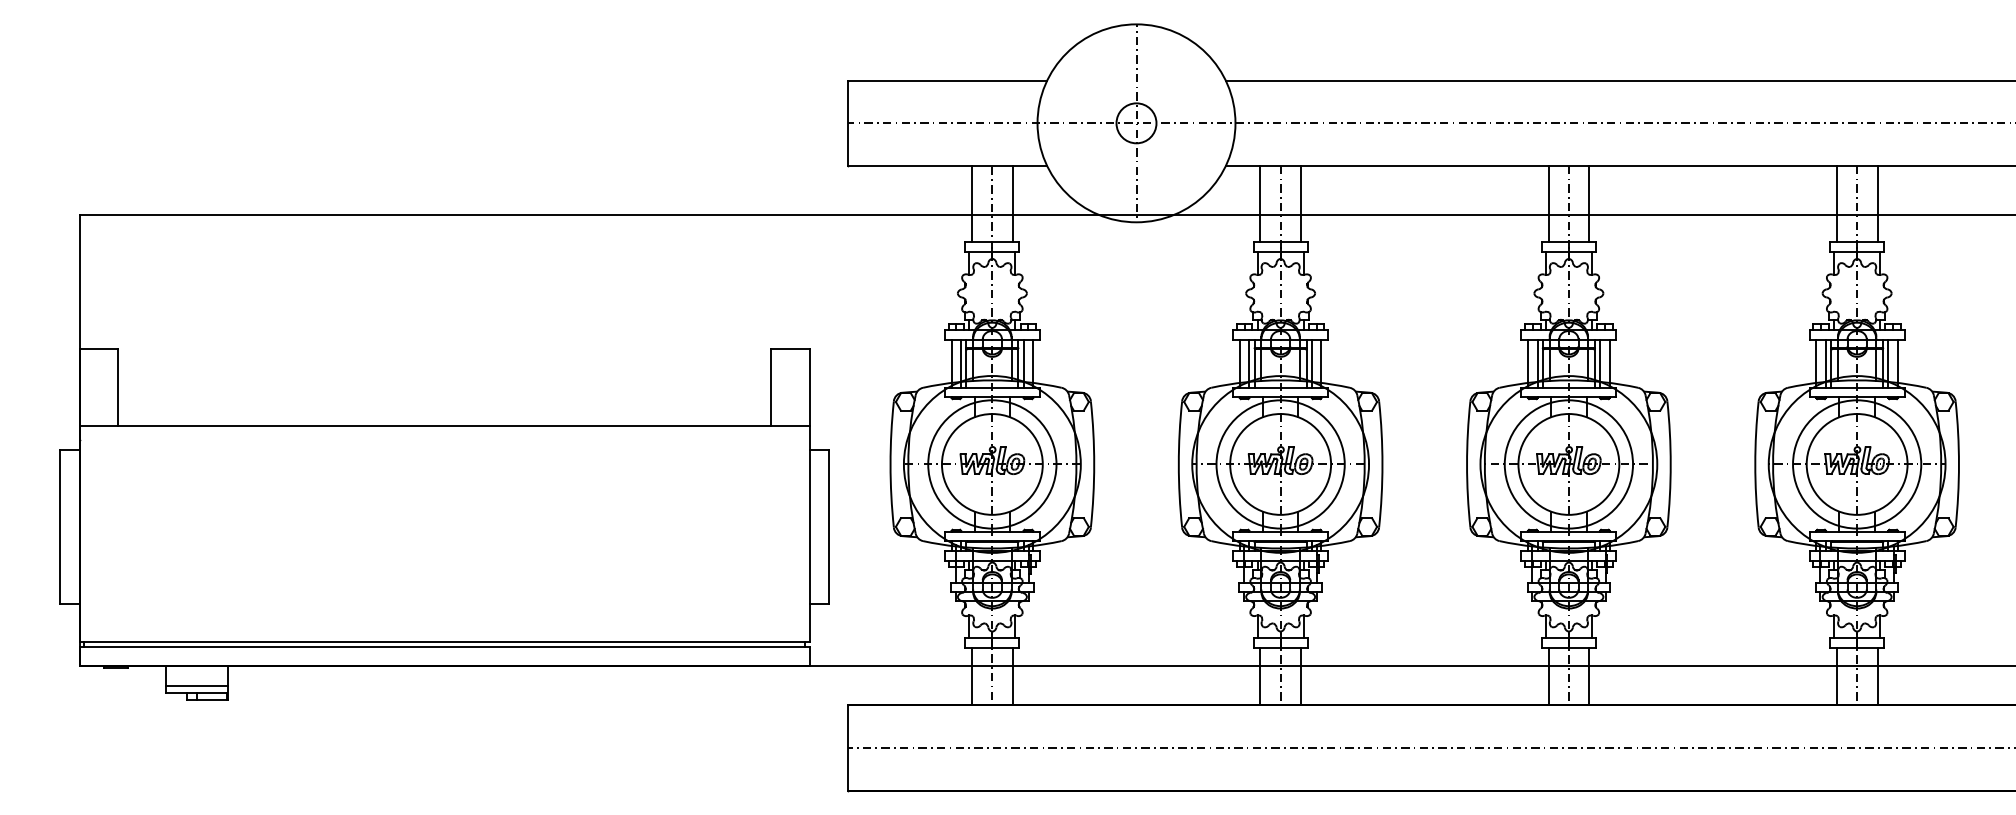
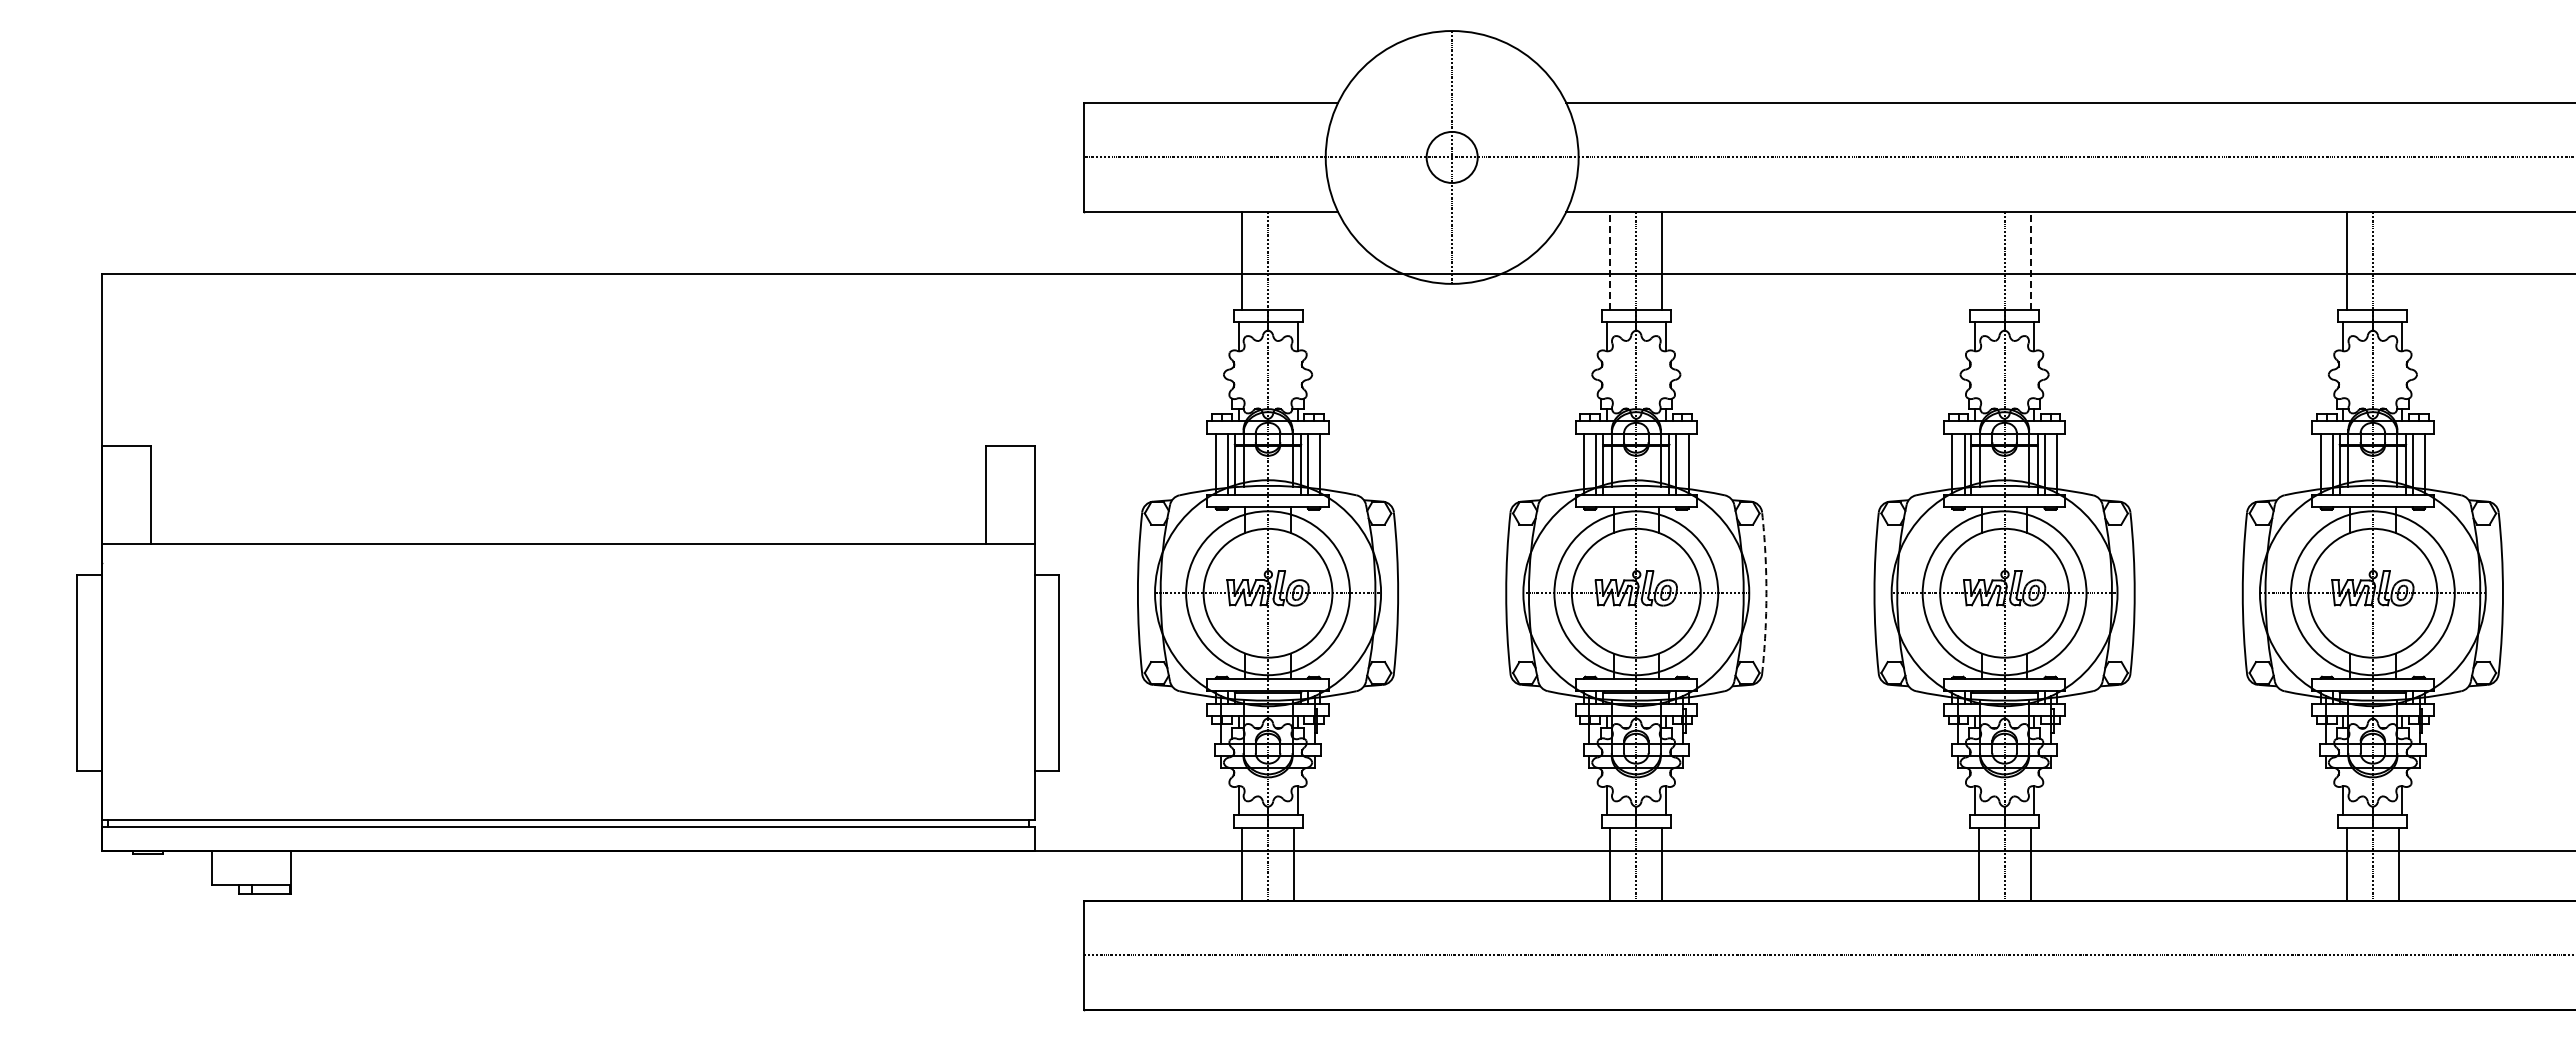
line: (1013, 203) -> (1294, 260), removed
line: (1260, 203) -> (1610, 260), solid -> dashed
line: (1548, 203) -> (1978, 260), removed
line: (1589, 203) -> (2030, 260), solid -> dashed
line: (1877, 203) -> (2398, 260), removed
arc: (1382, 464) -> (1766, 593), solid -> dashed
line: (196, 686) -> (251, 876), removed

